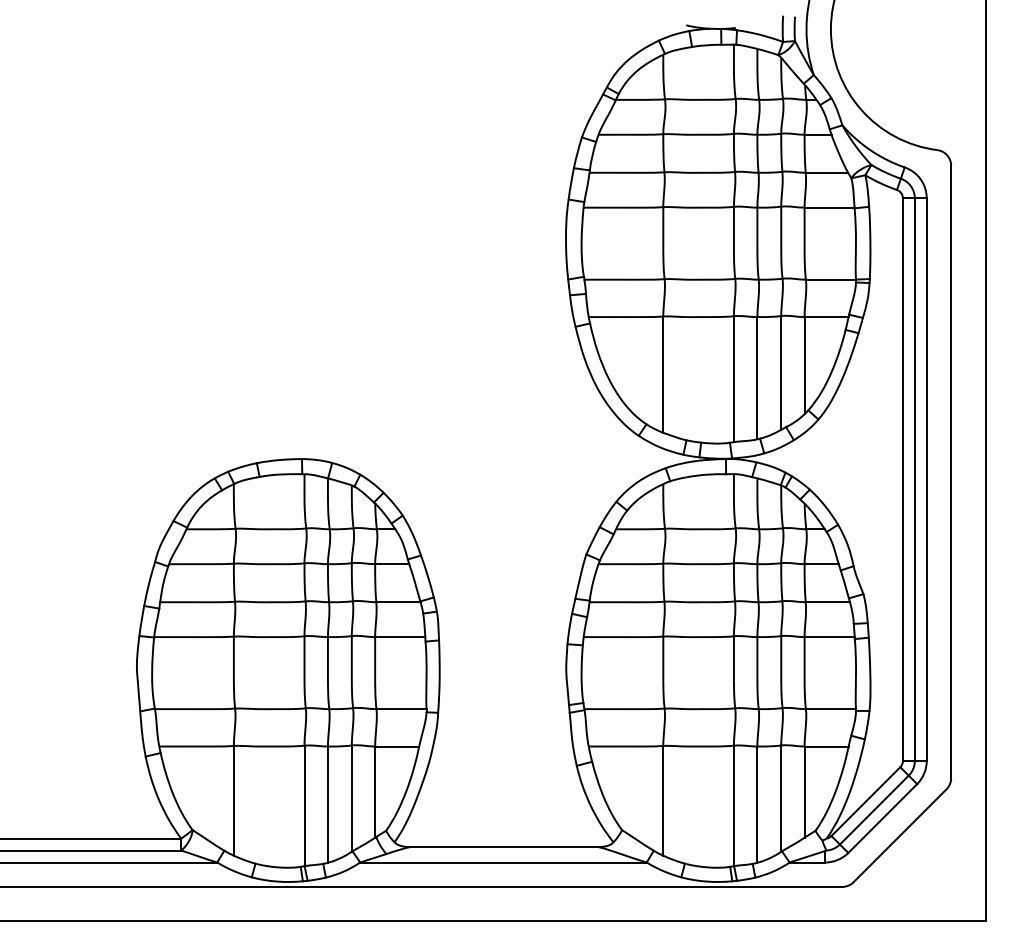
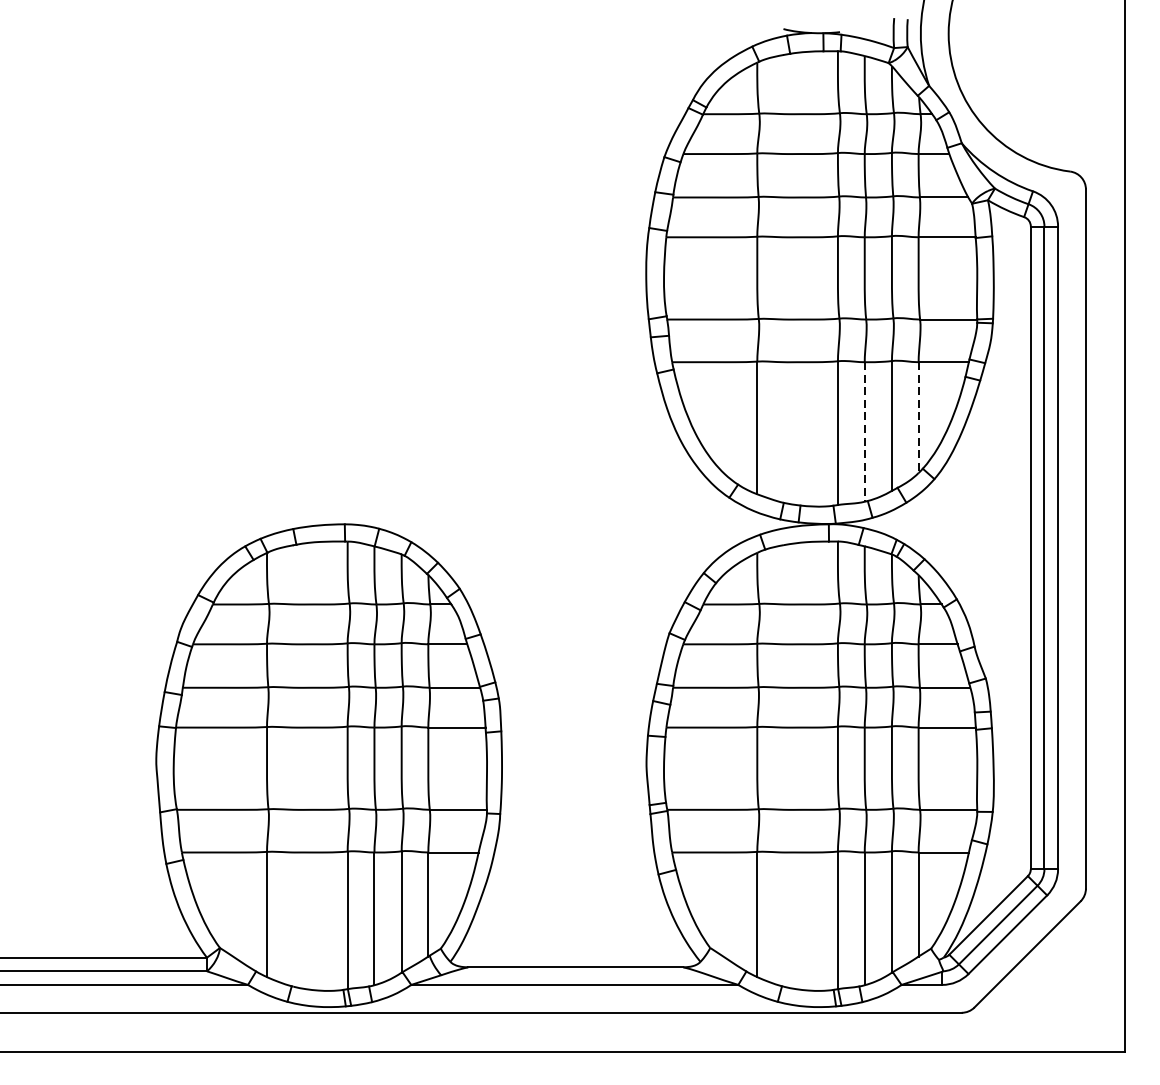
line: (804, 365) -> (918, 417), solid -> dashed
line: (757, 378) -> (864, 432), solid -> dashed

